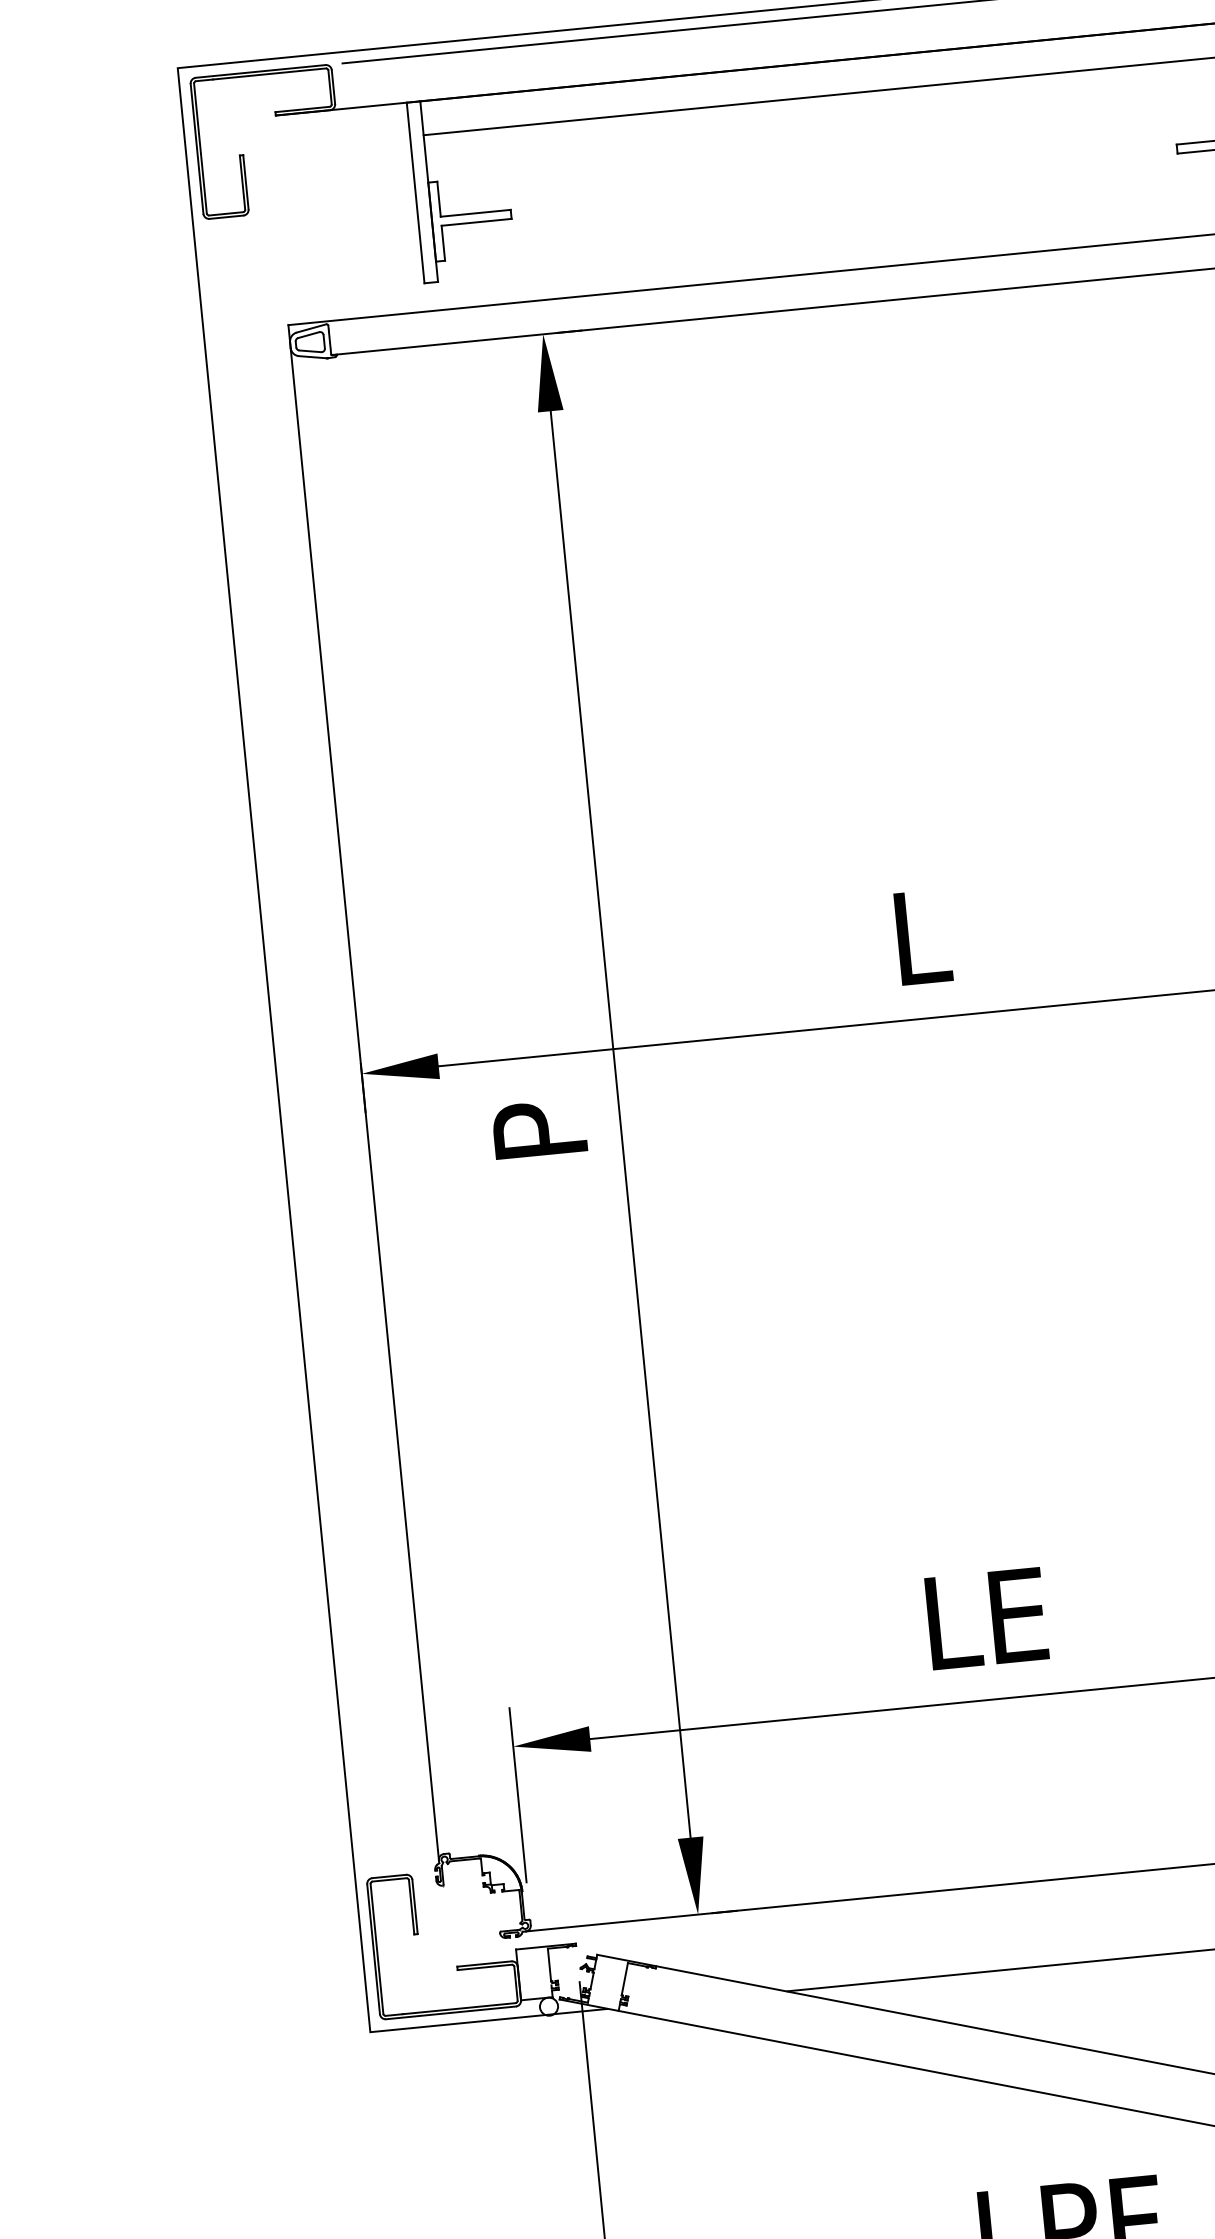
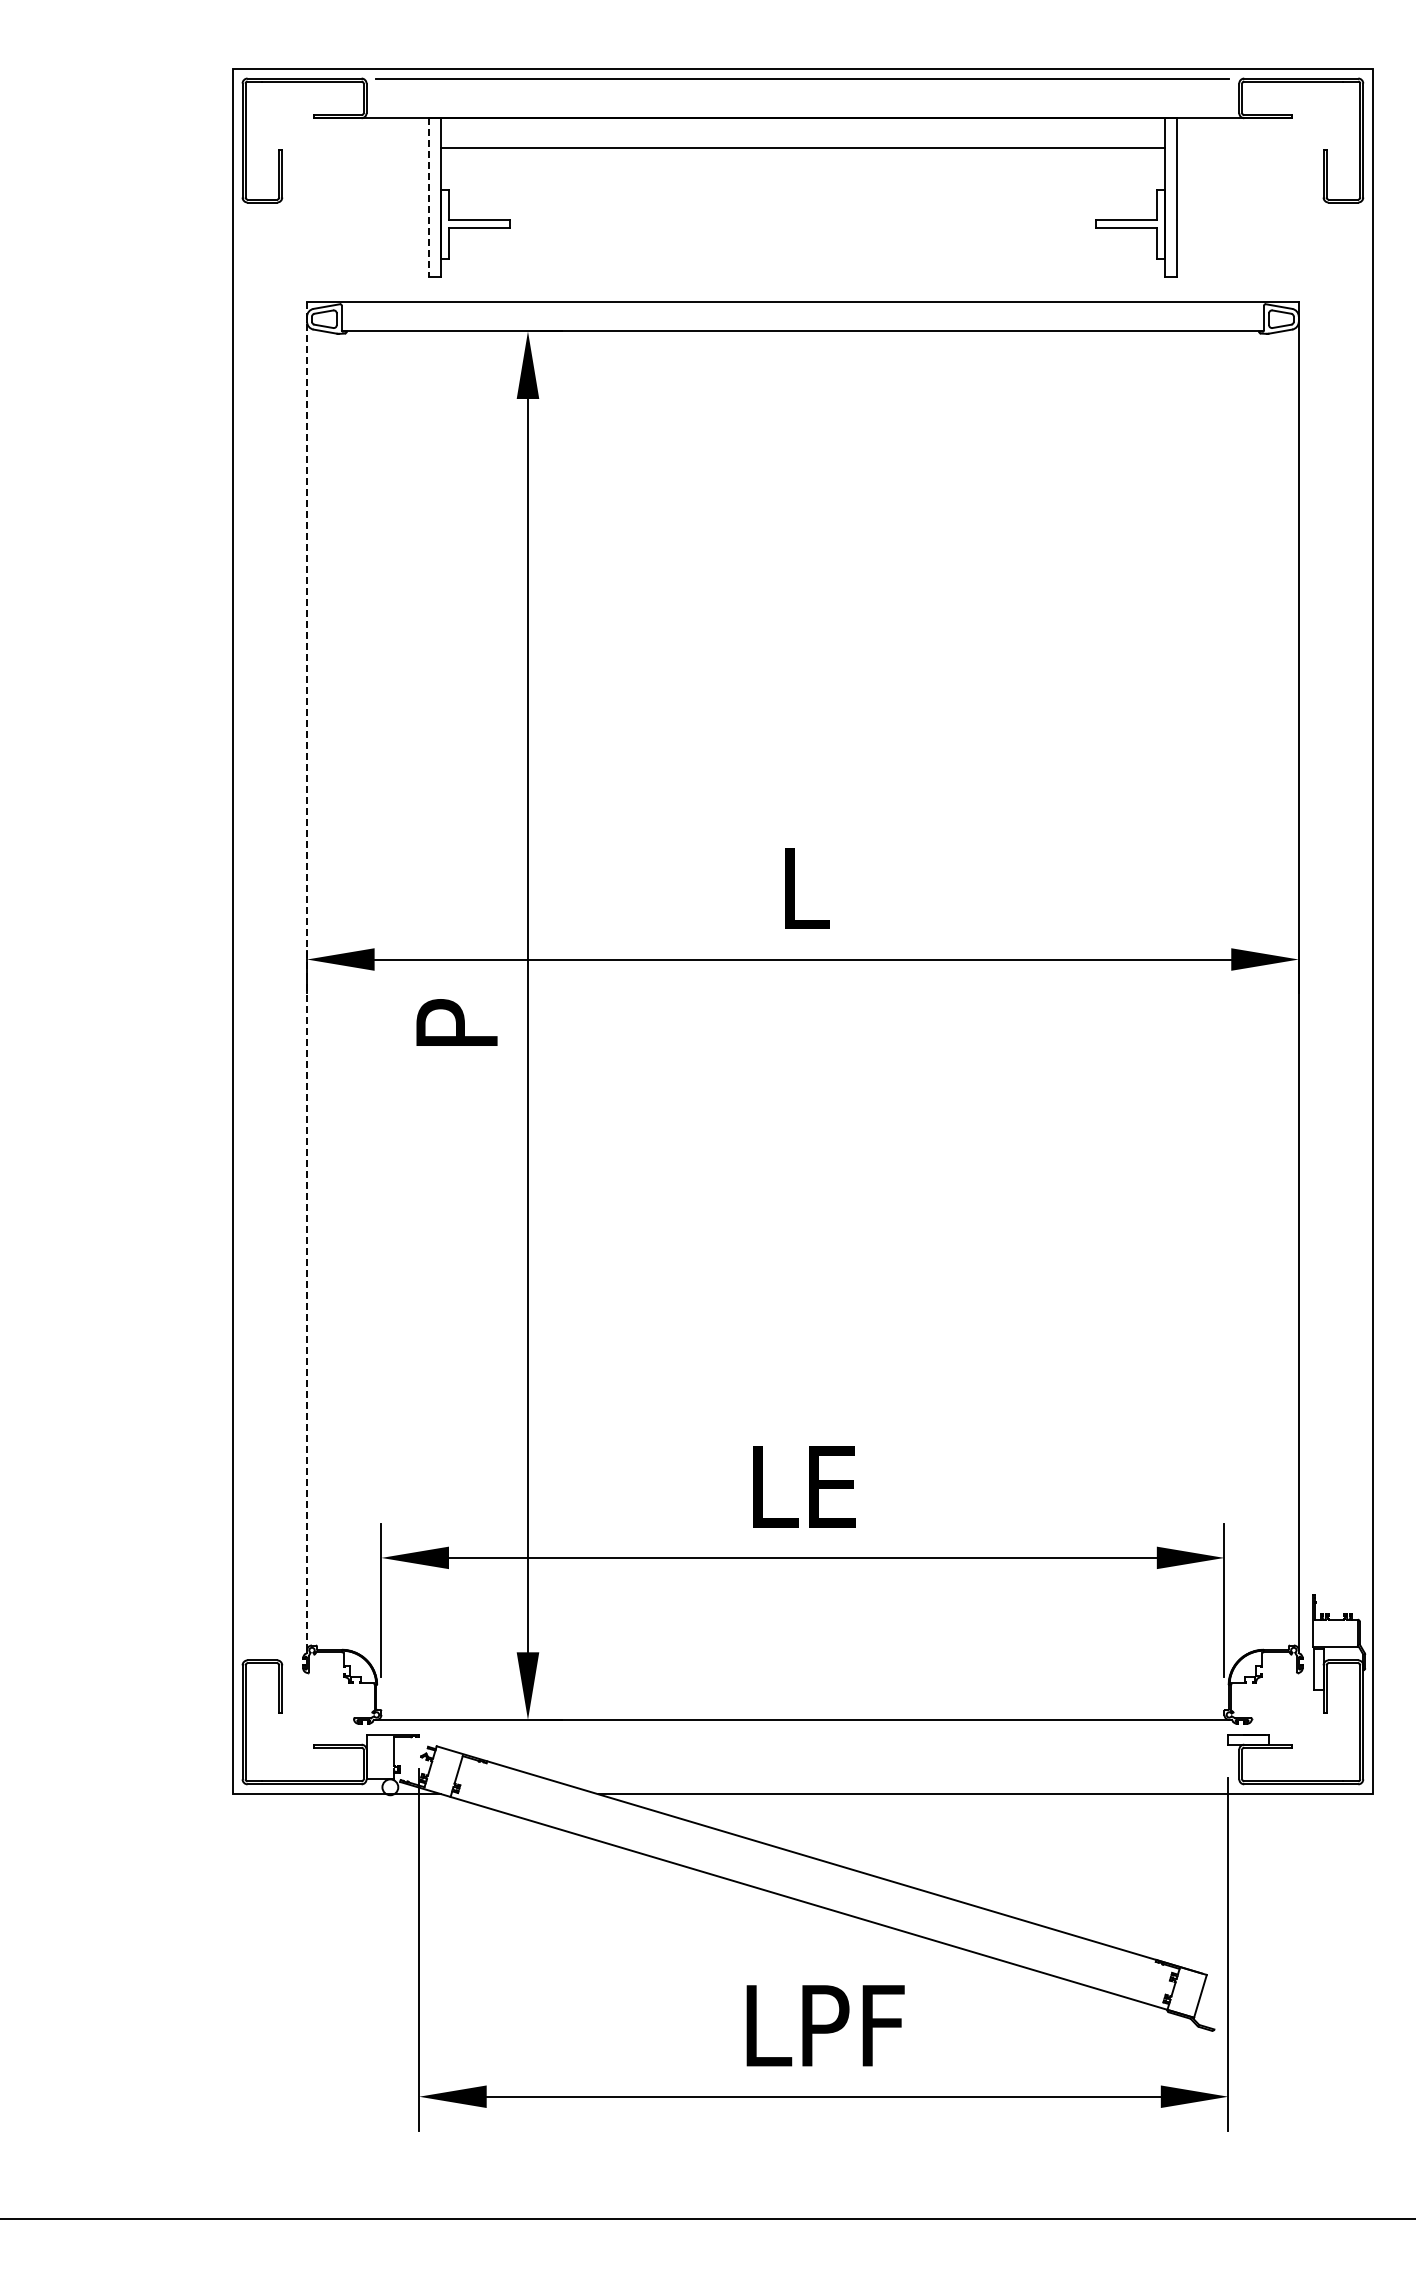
line: (416, 194) -> (429, 198), solid -> dashed
line: (364, 1093) -> (307, 976), solid -> dashed

